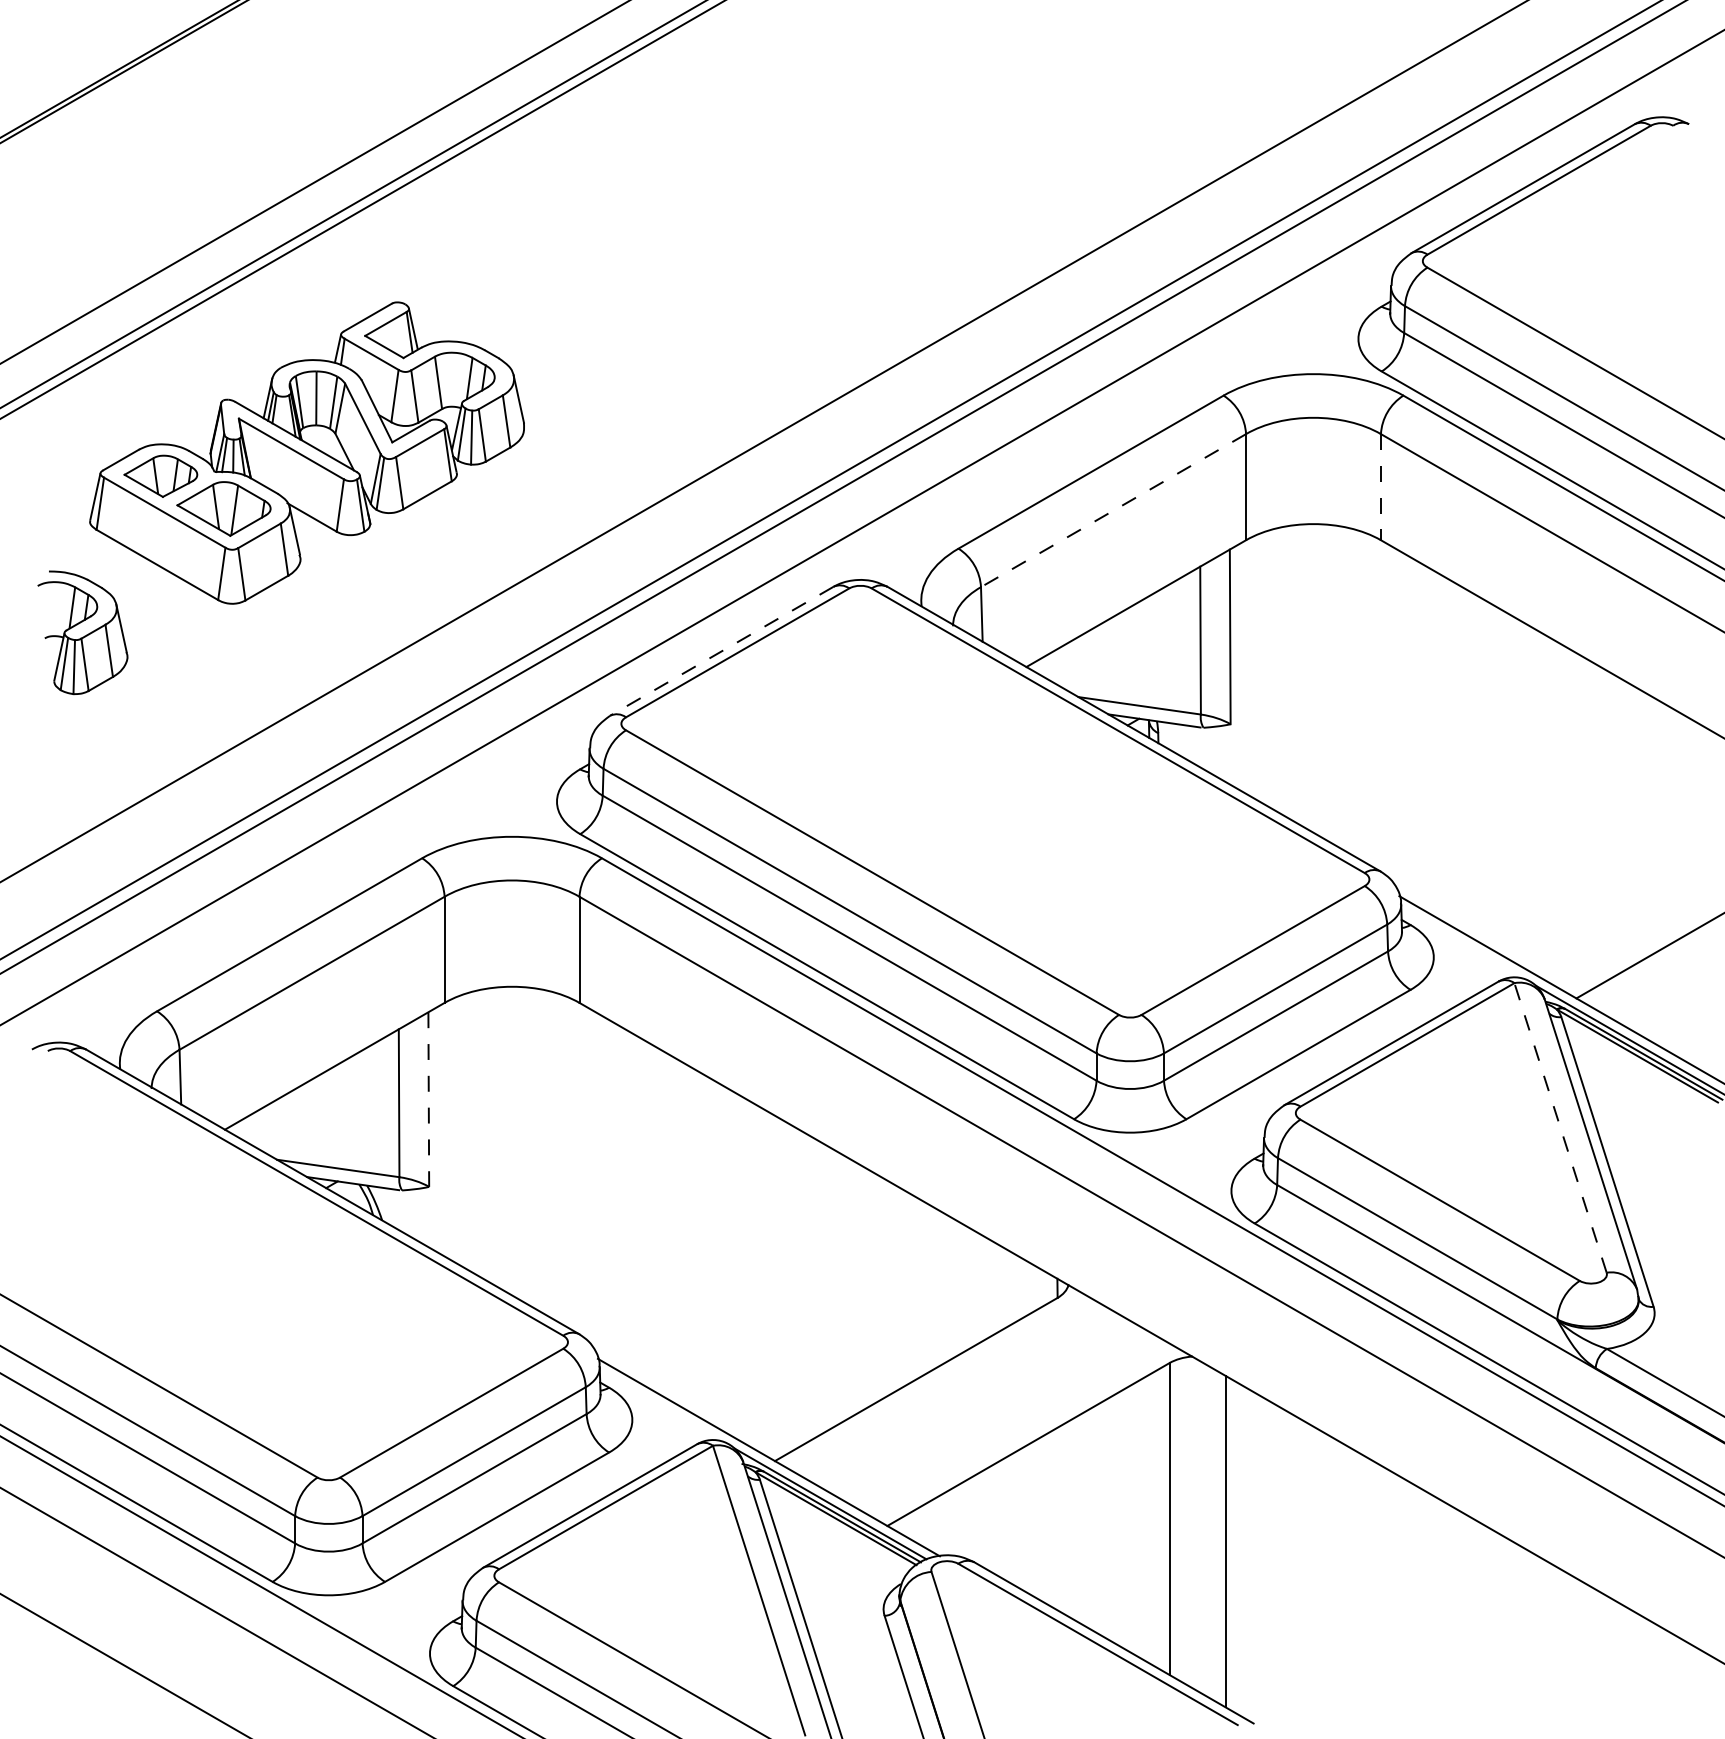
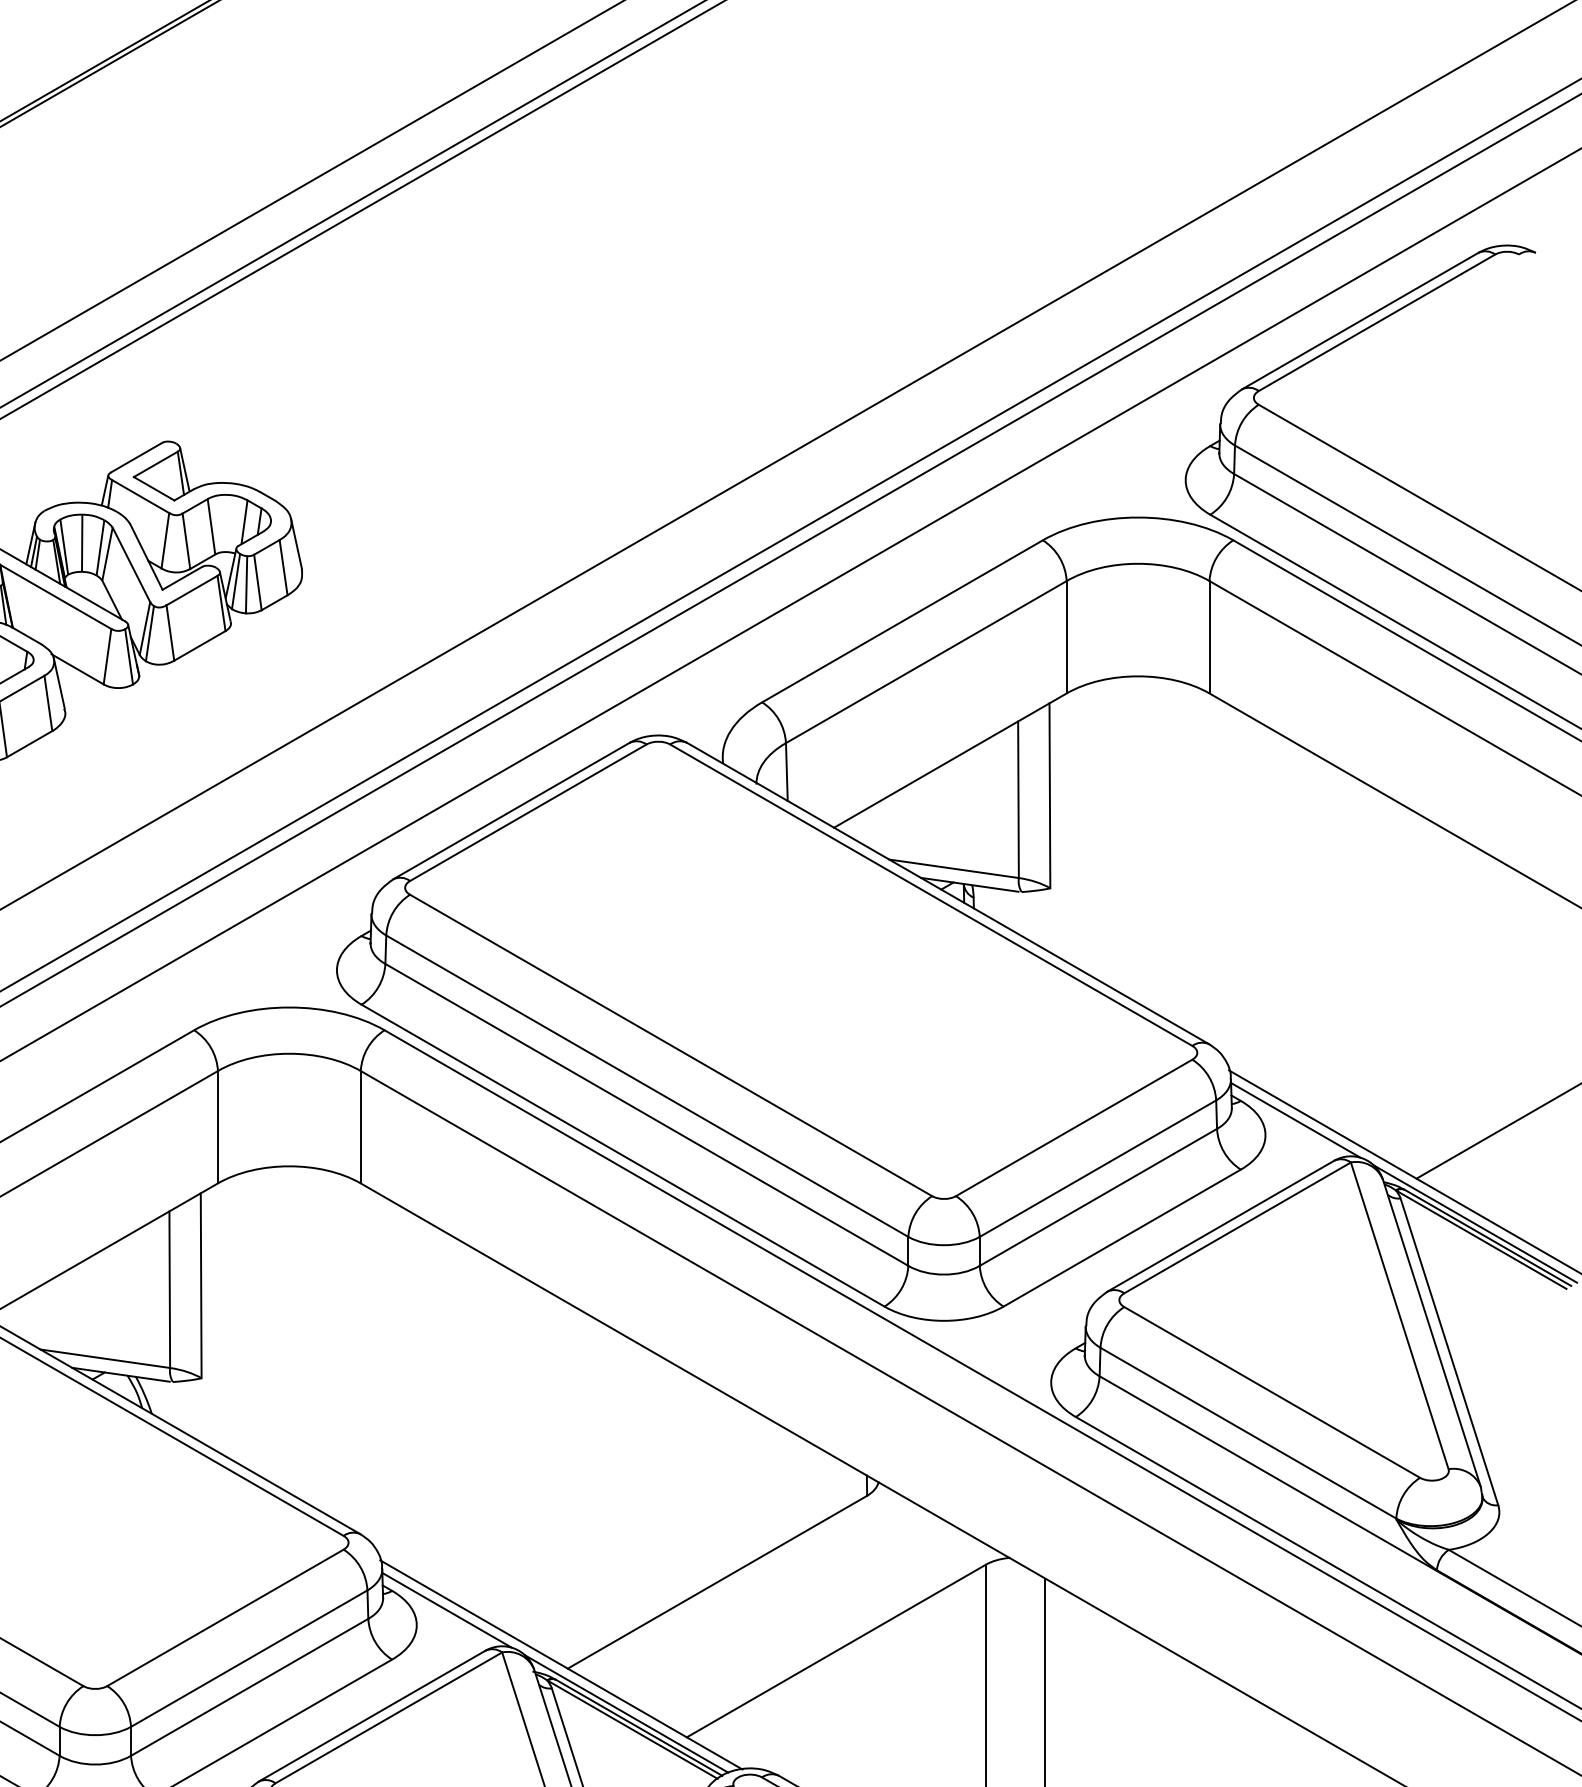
line: (1380, 487) -> (1209, 637), dashed -> solid
line: (1113, 510) -> (926, 661), dashed -> solid
line: (721, 651) -> (511, 811), dashed -> solid
line: (1462, 943) -> (1295, 1120), added
line: (428, 1100) -> (200, 1286), dashed -> solid
line: (1560, 1127) -> (1399, 1315), dashed -> solid
line: (660, 1405) -> (446, 1609), added

